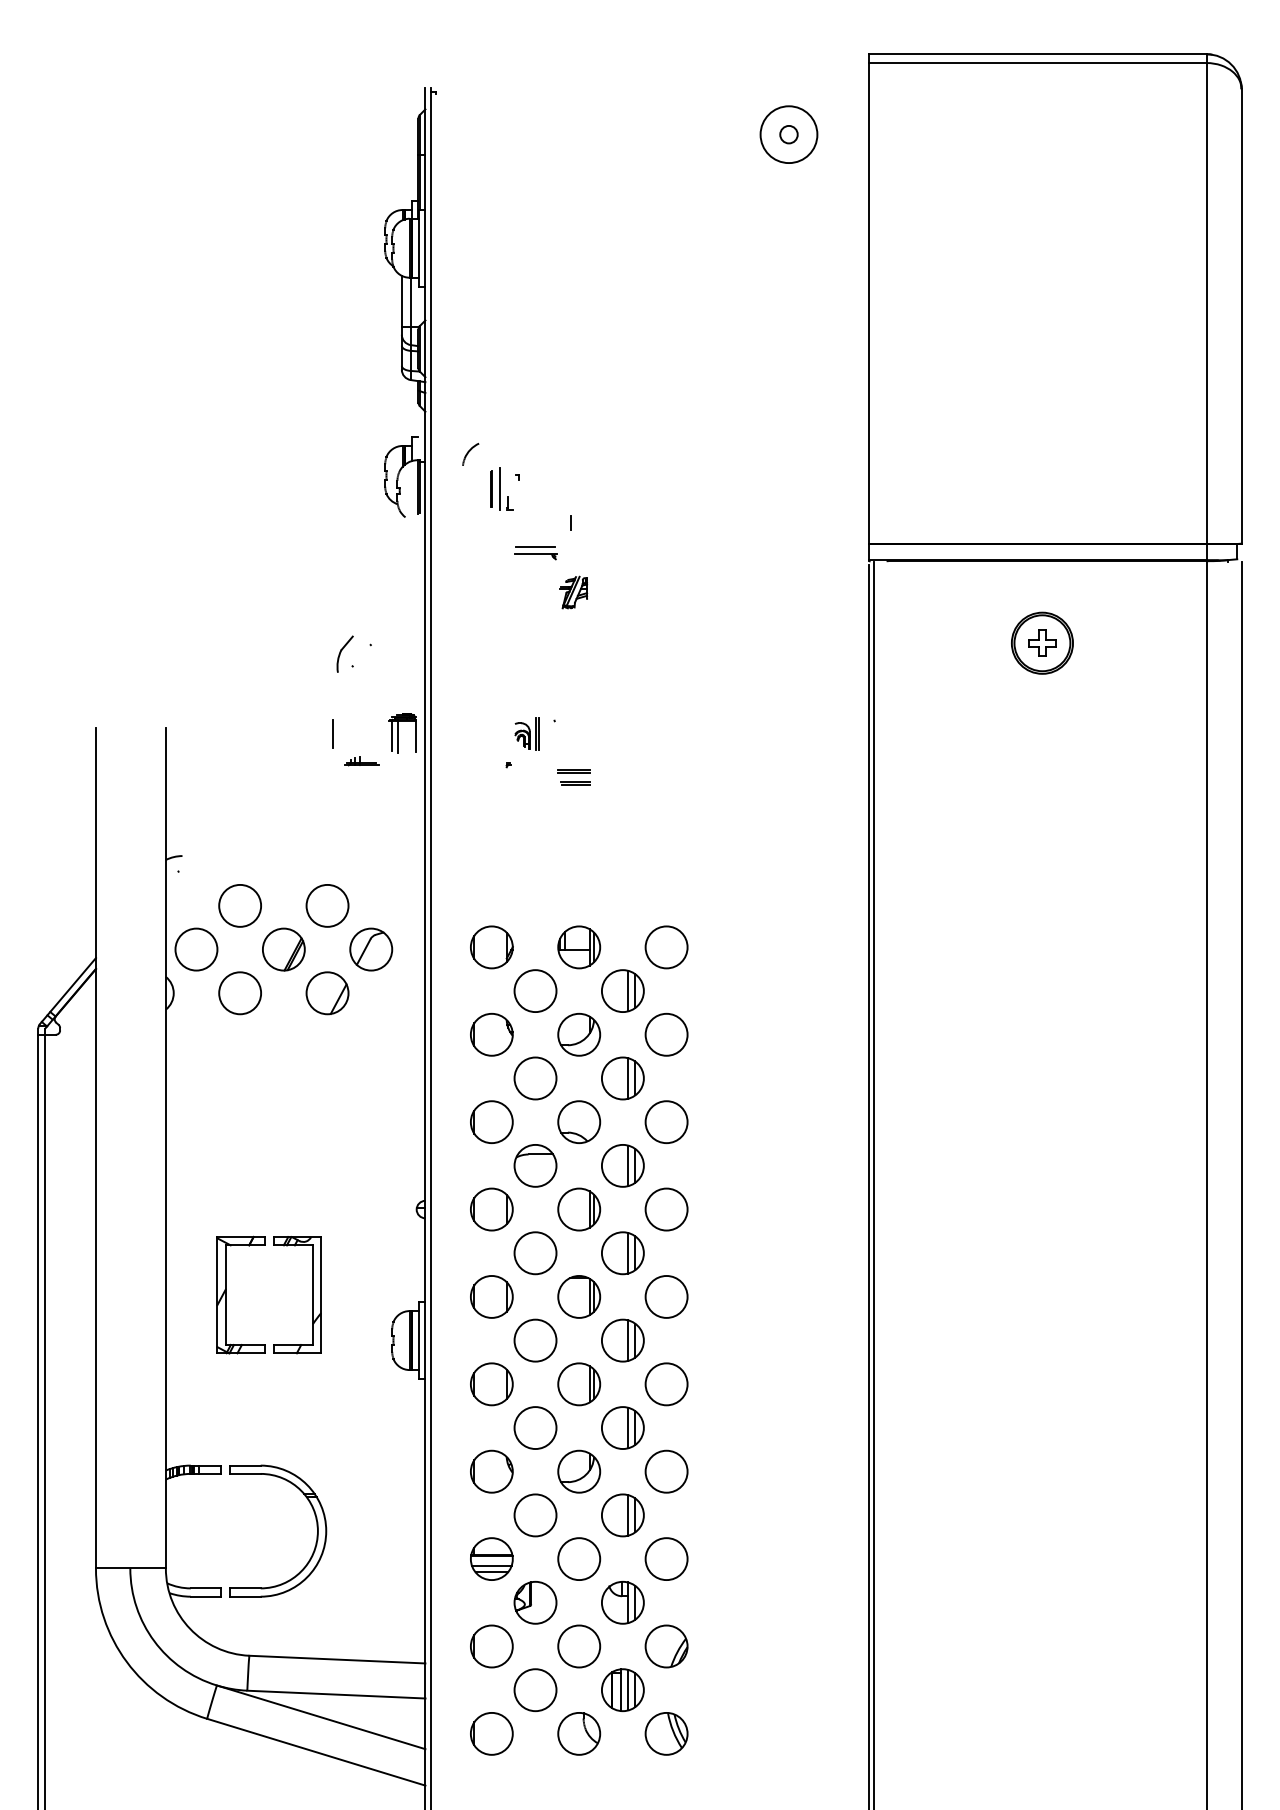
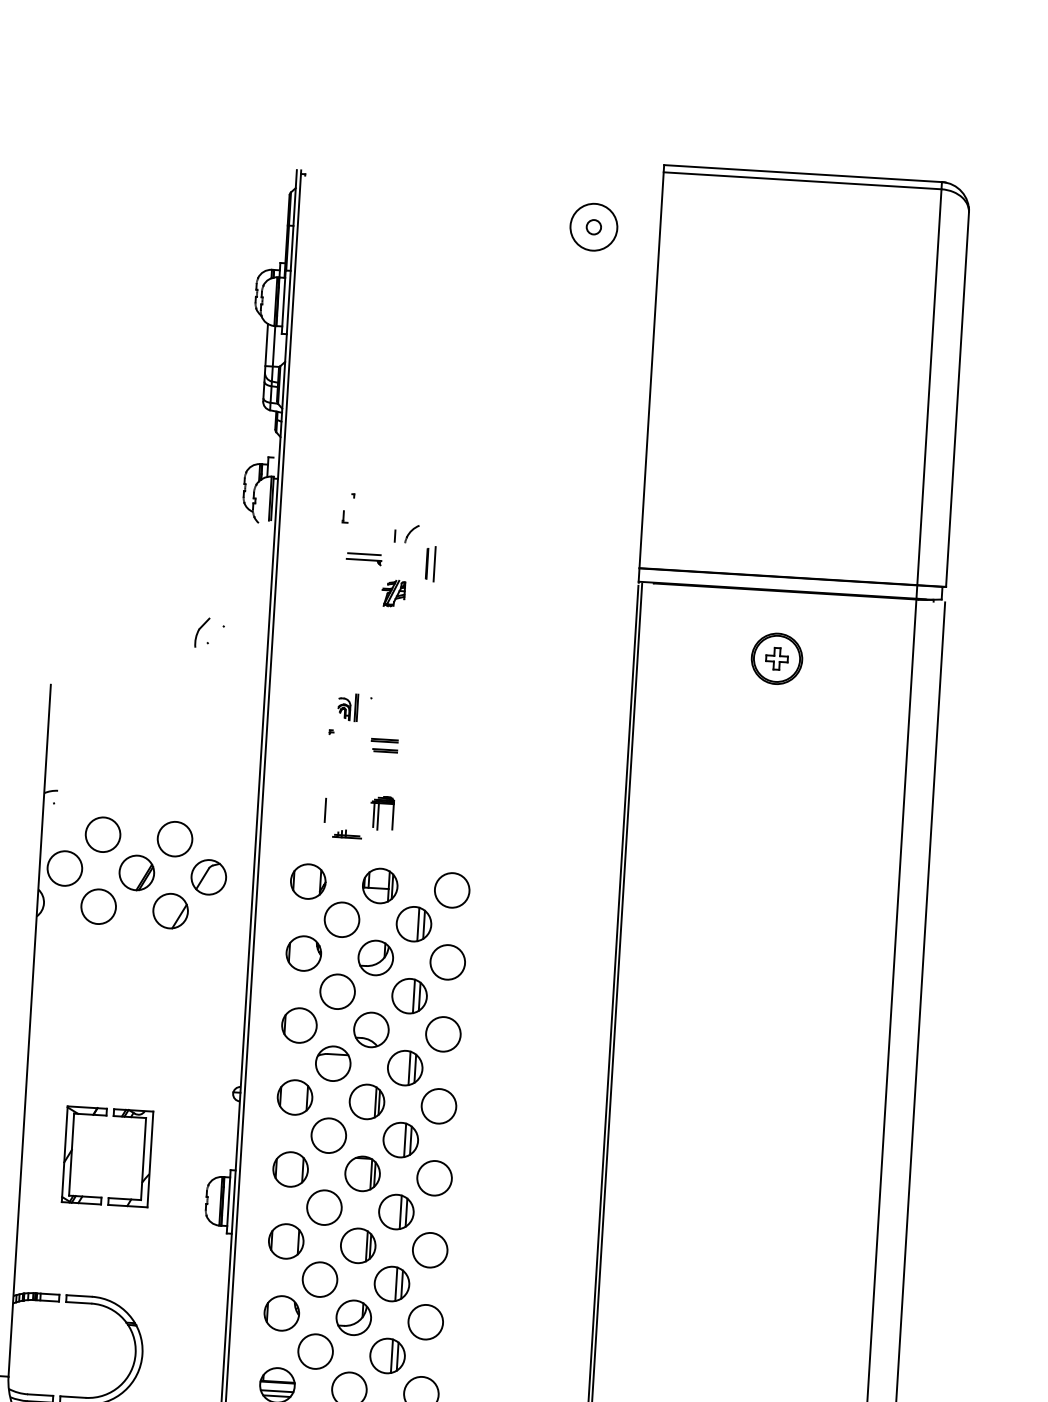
part: (490, 476) -> (427, 553), moved
part: (391, 739) -> (373, 817), moved

